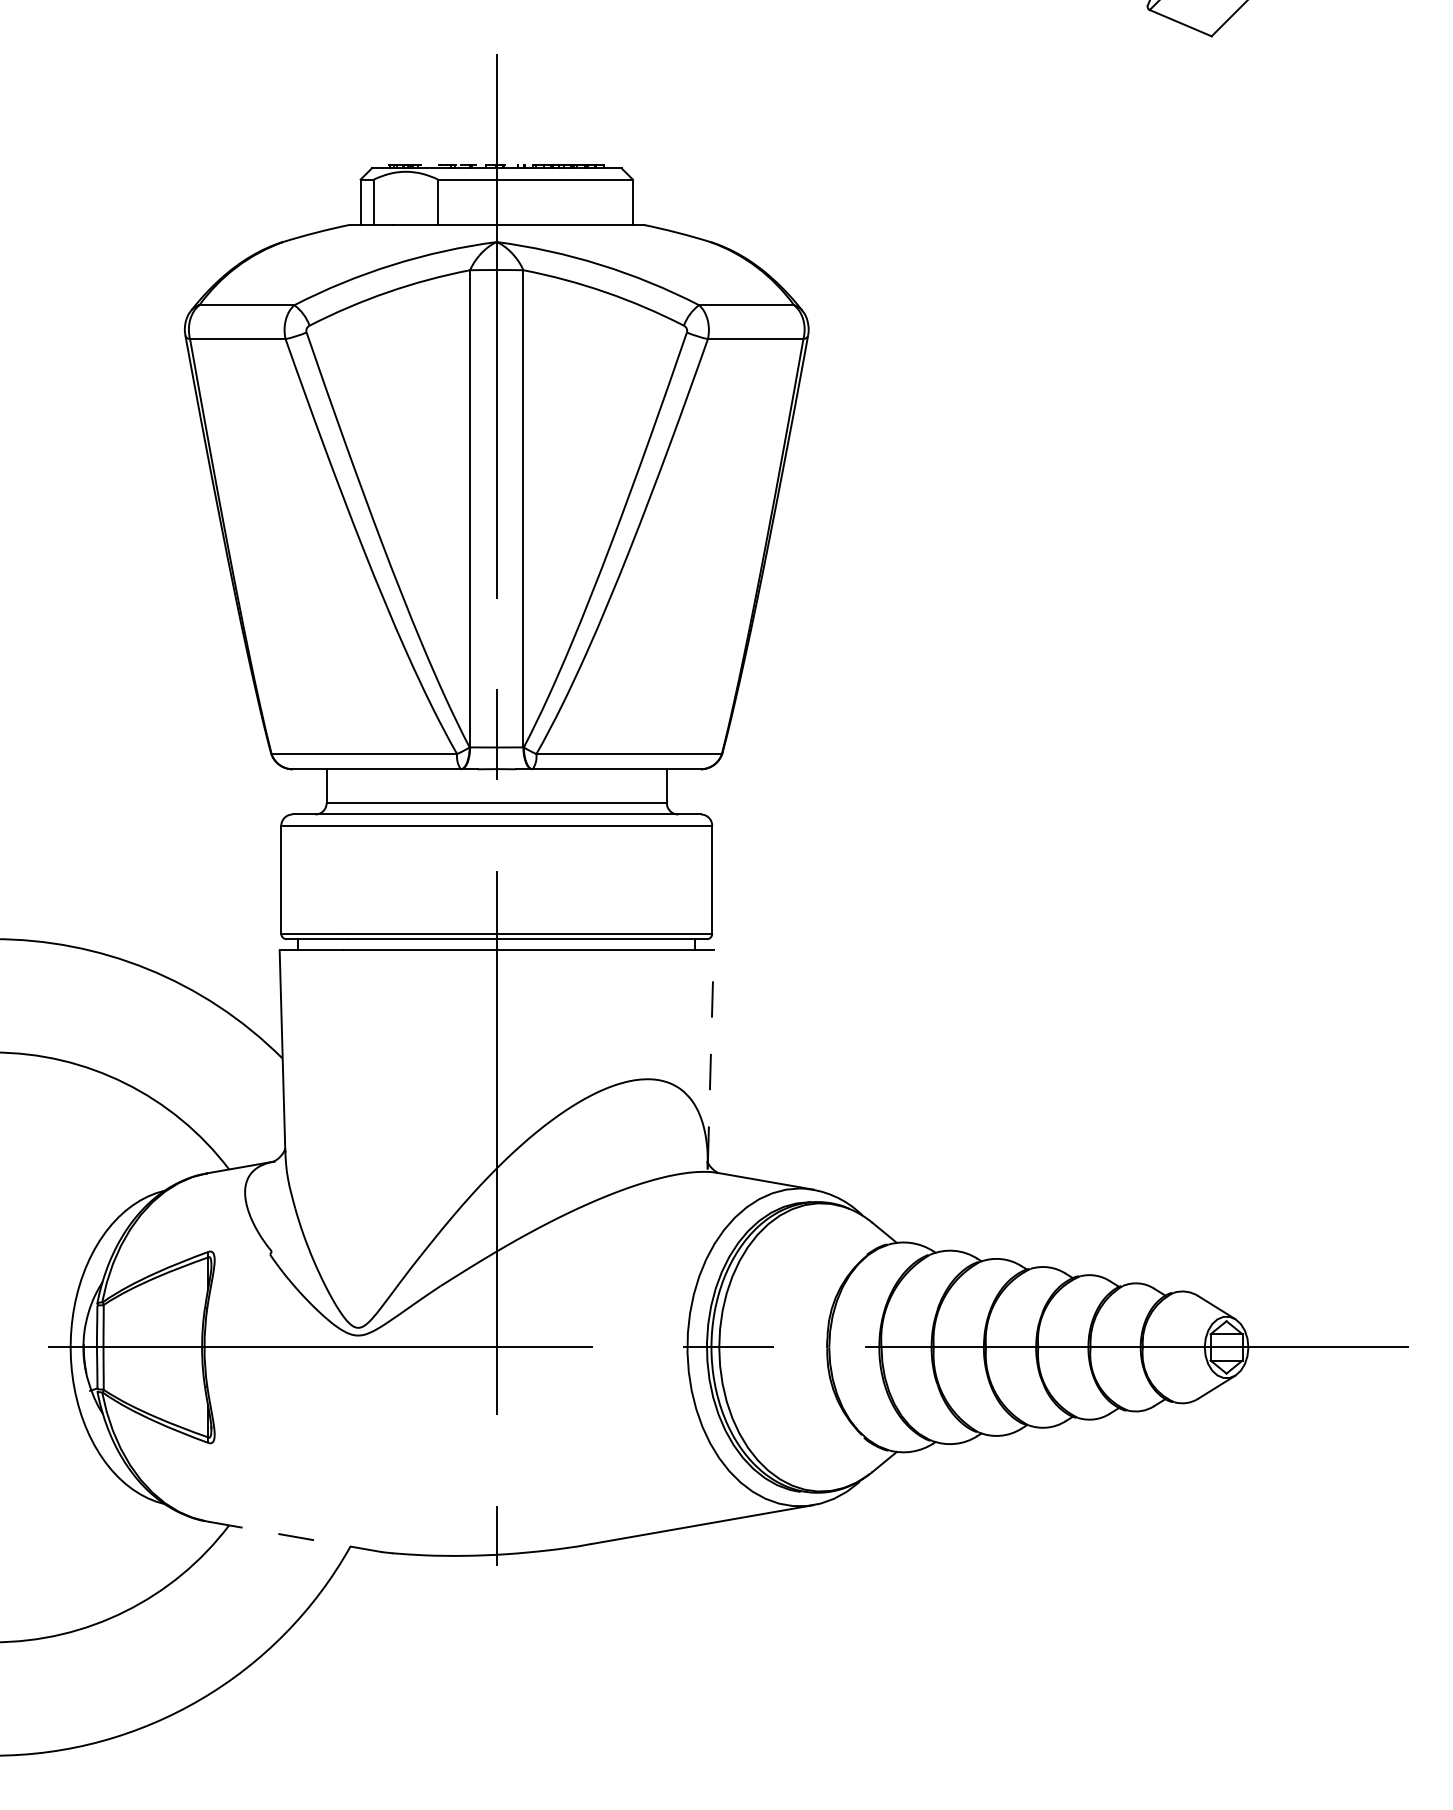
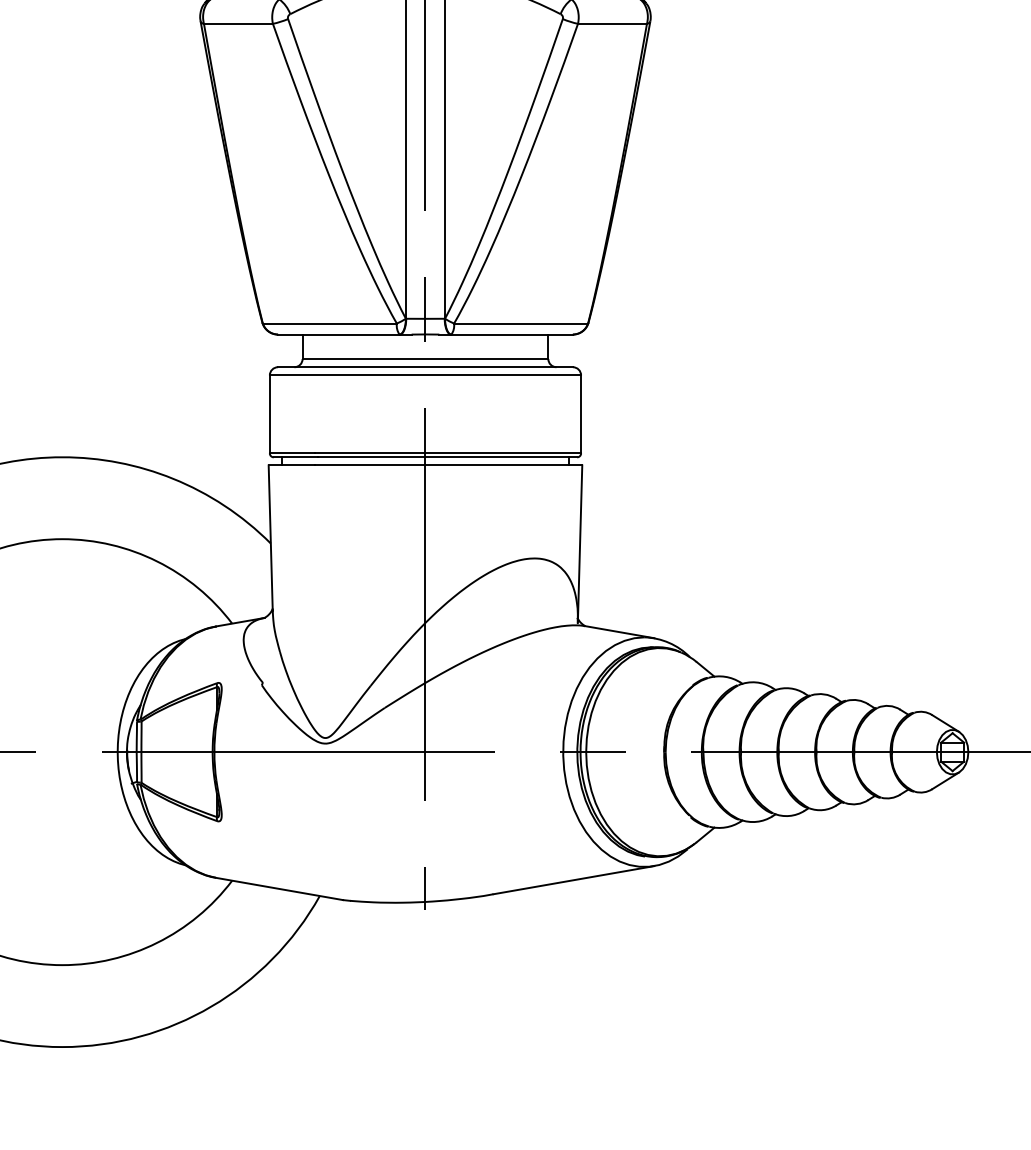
line: (710, 1056) -> (579, 542), dashed -> solid
line: (295, 1536) -> (280, 888), dashed -> solid

